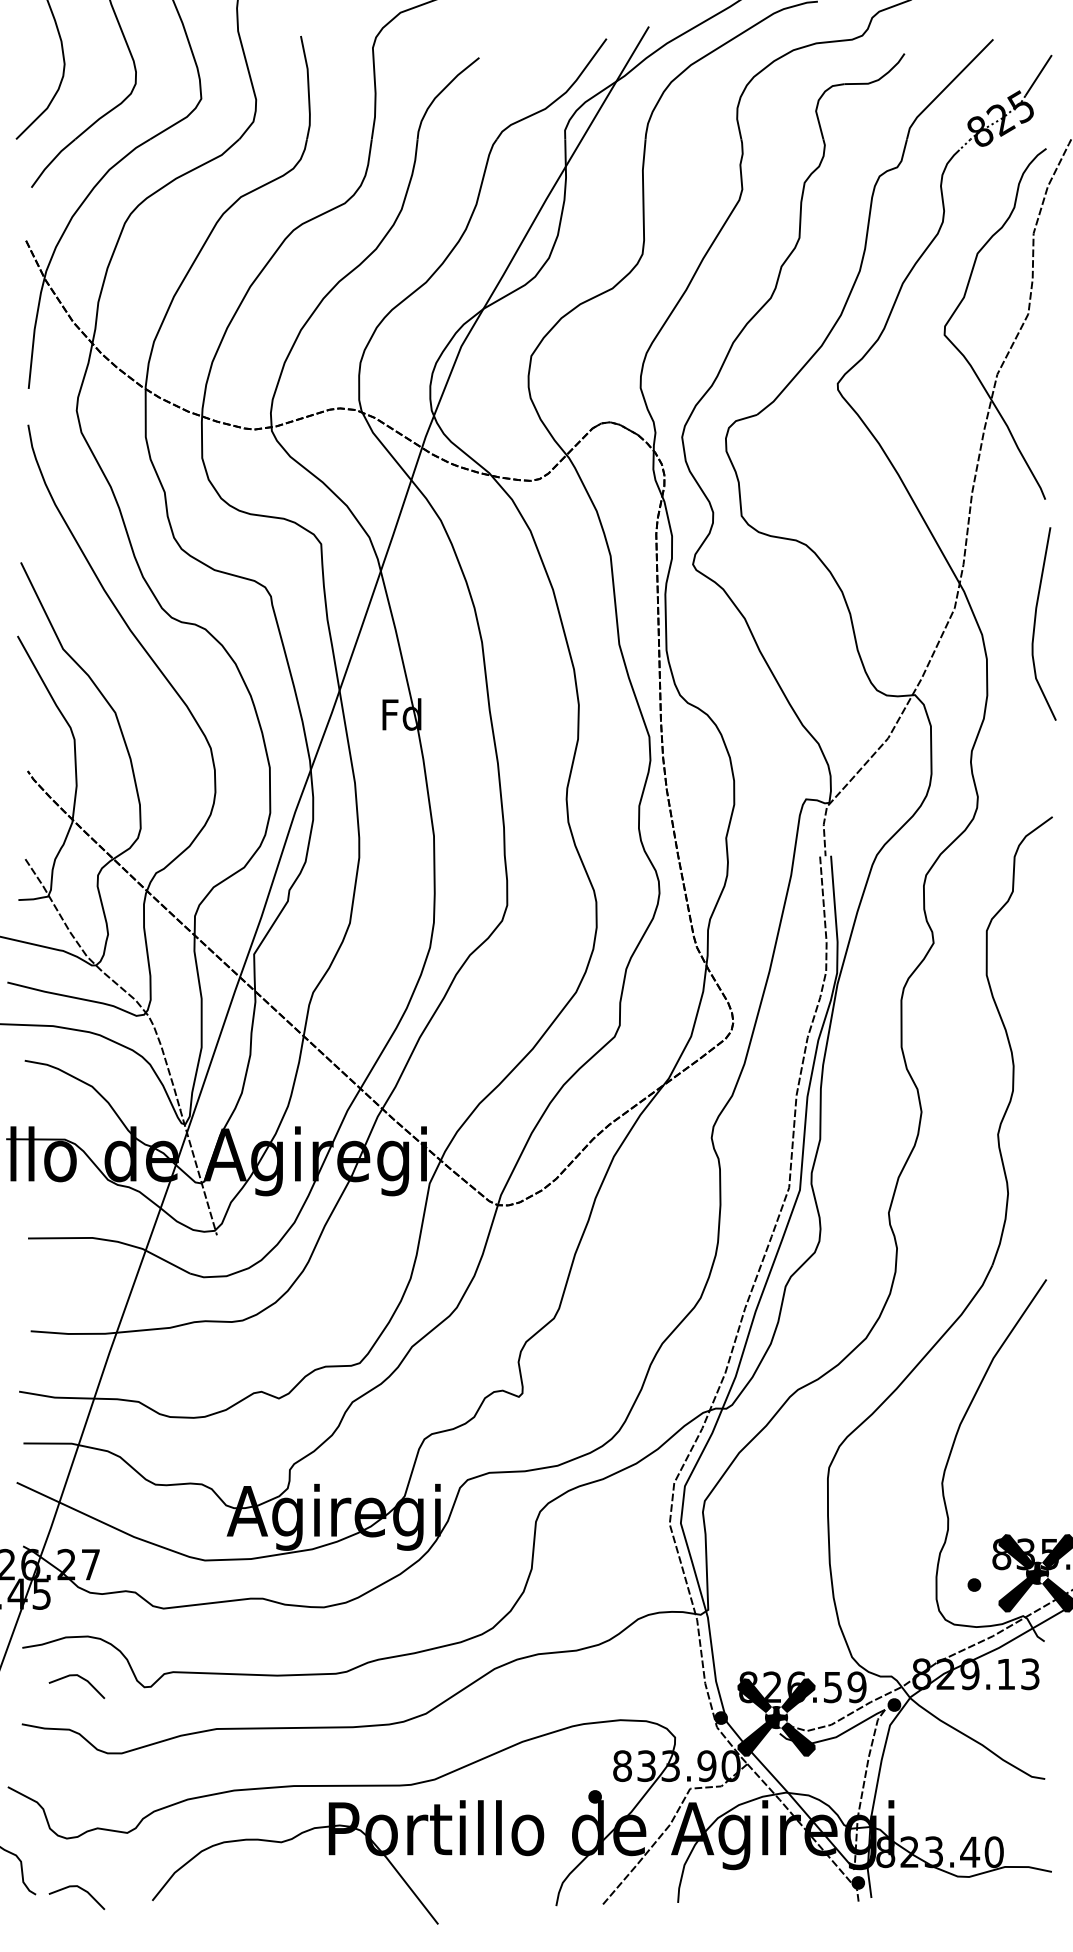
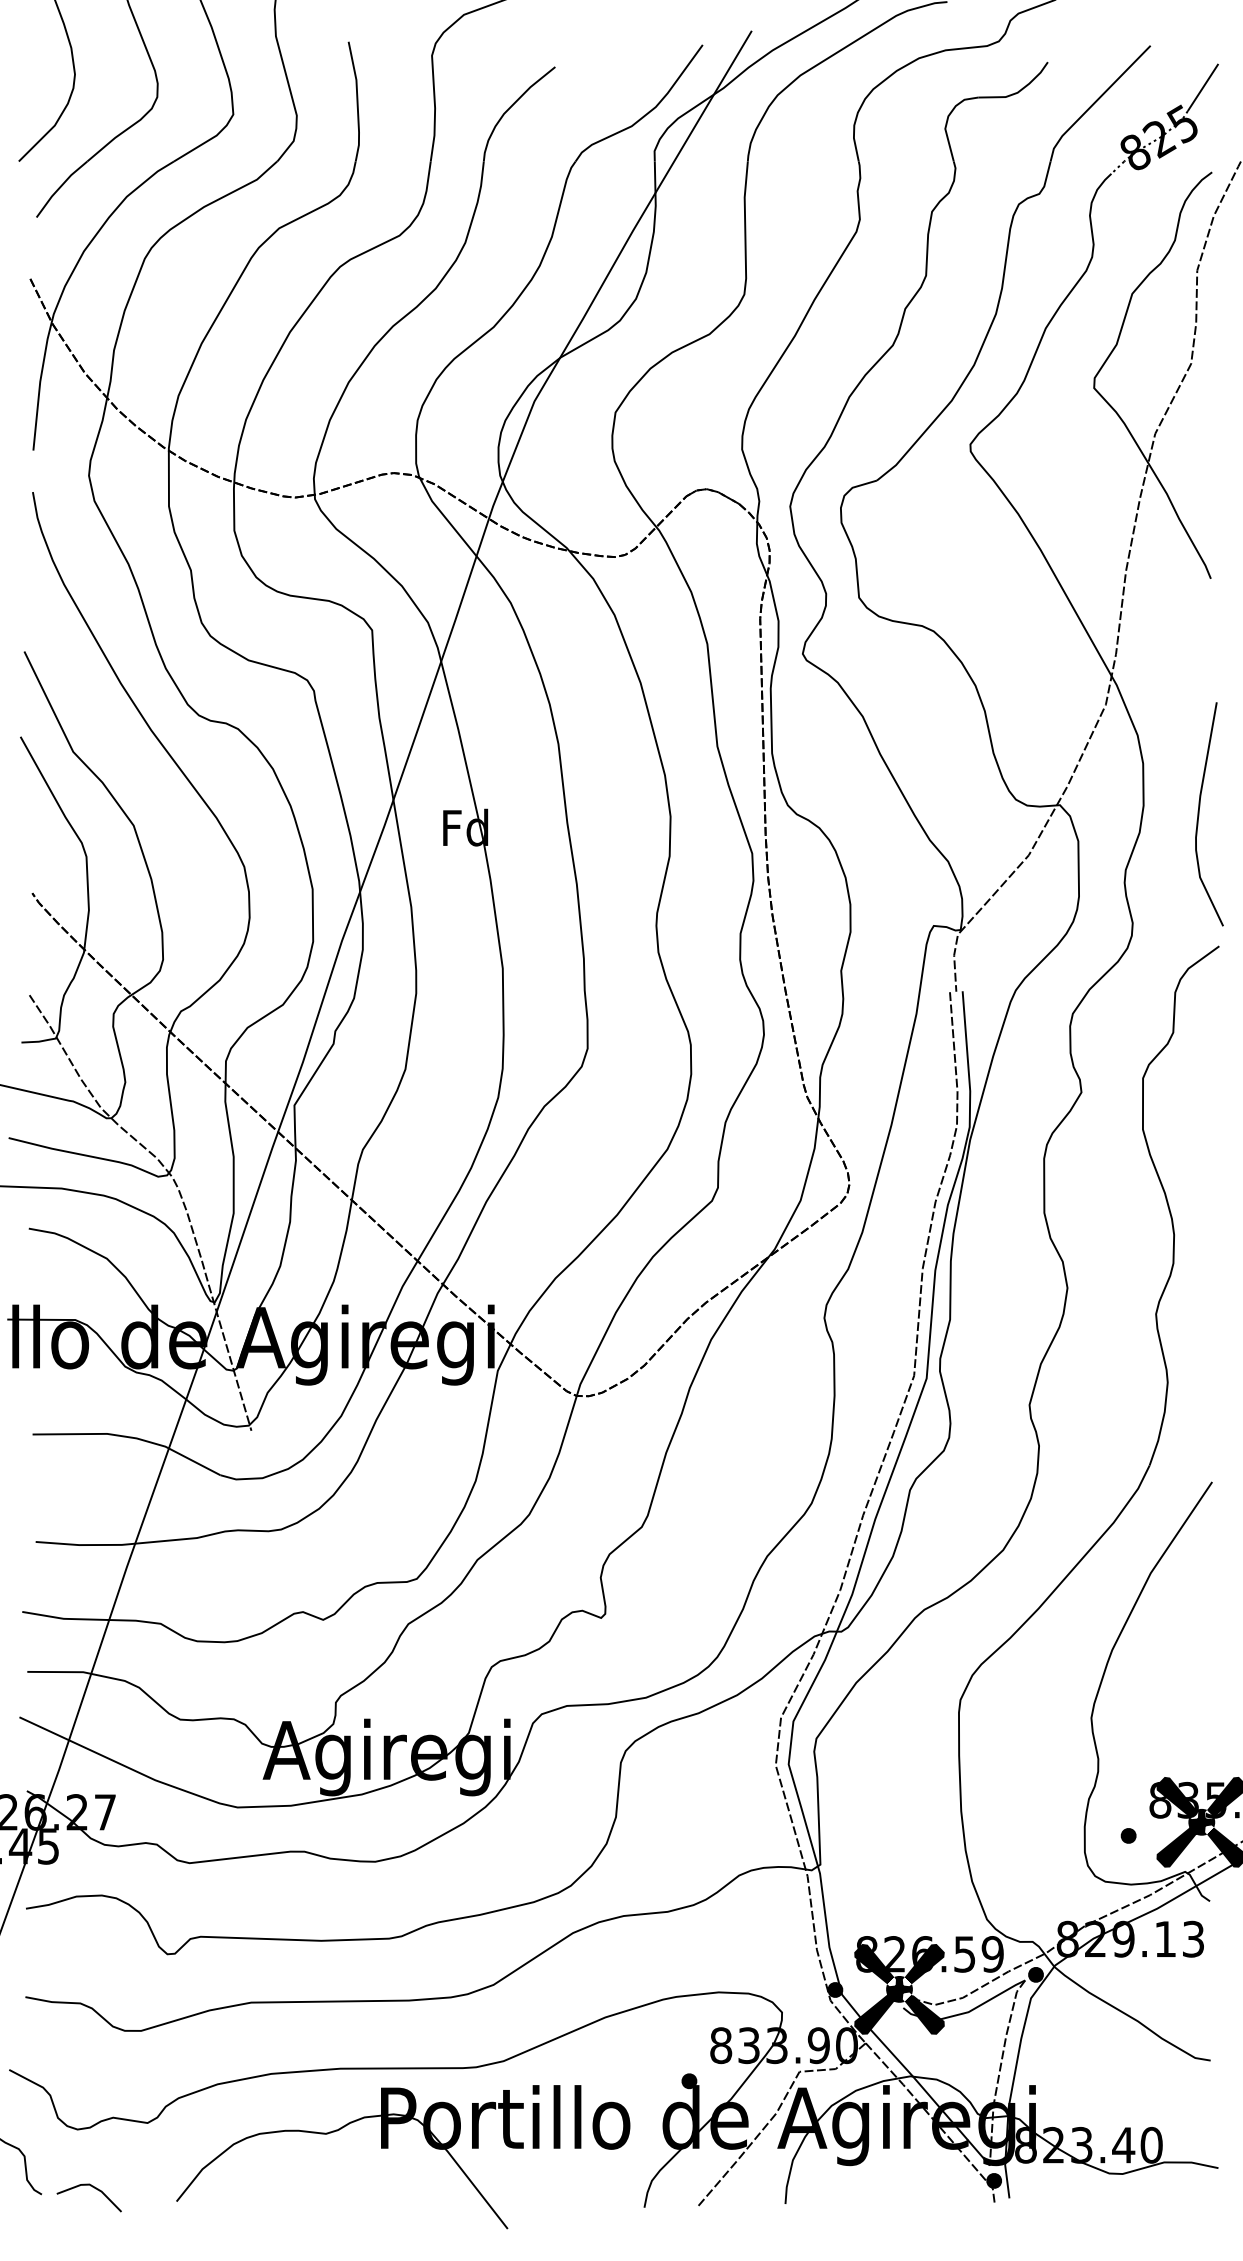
curve: (1035, 623) -> (1199, 813), moved
line: (80, 1678) -> (93, 1944), removed

